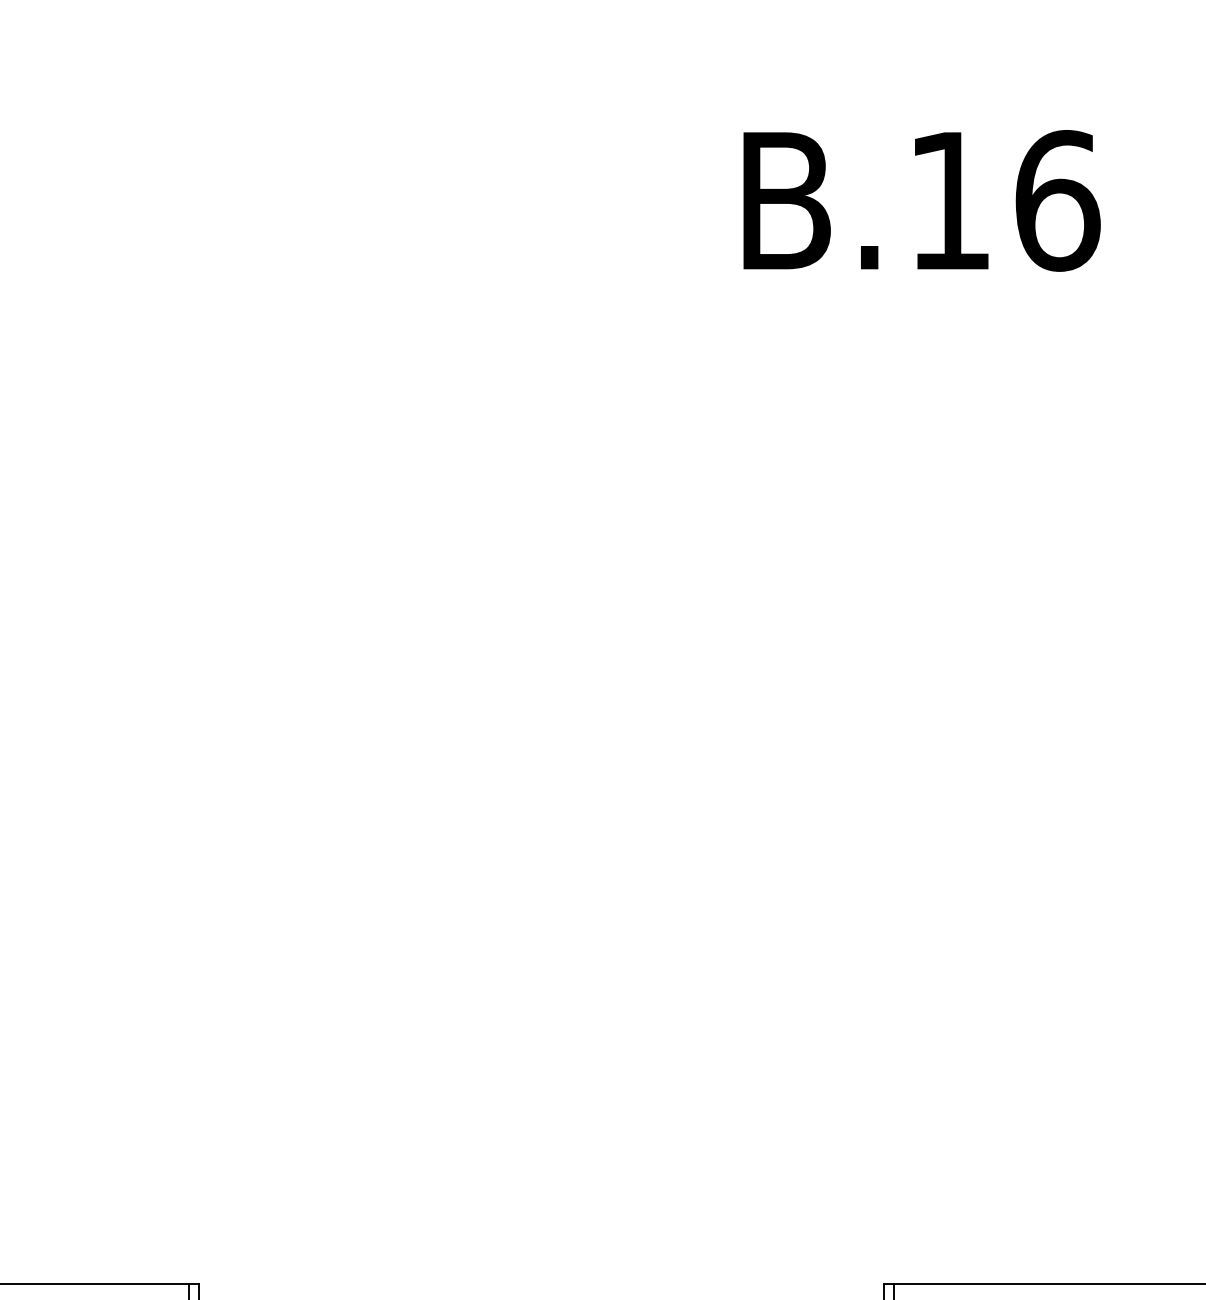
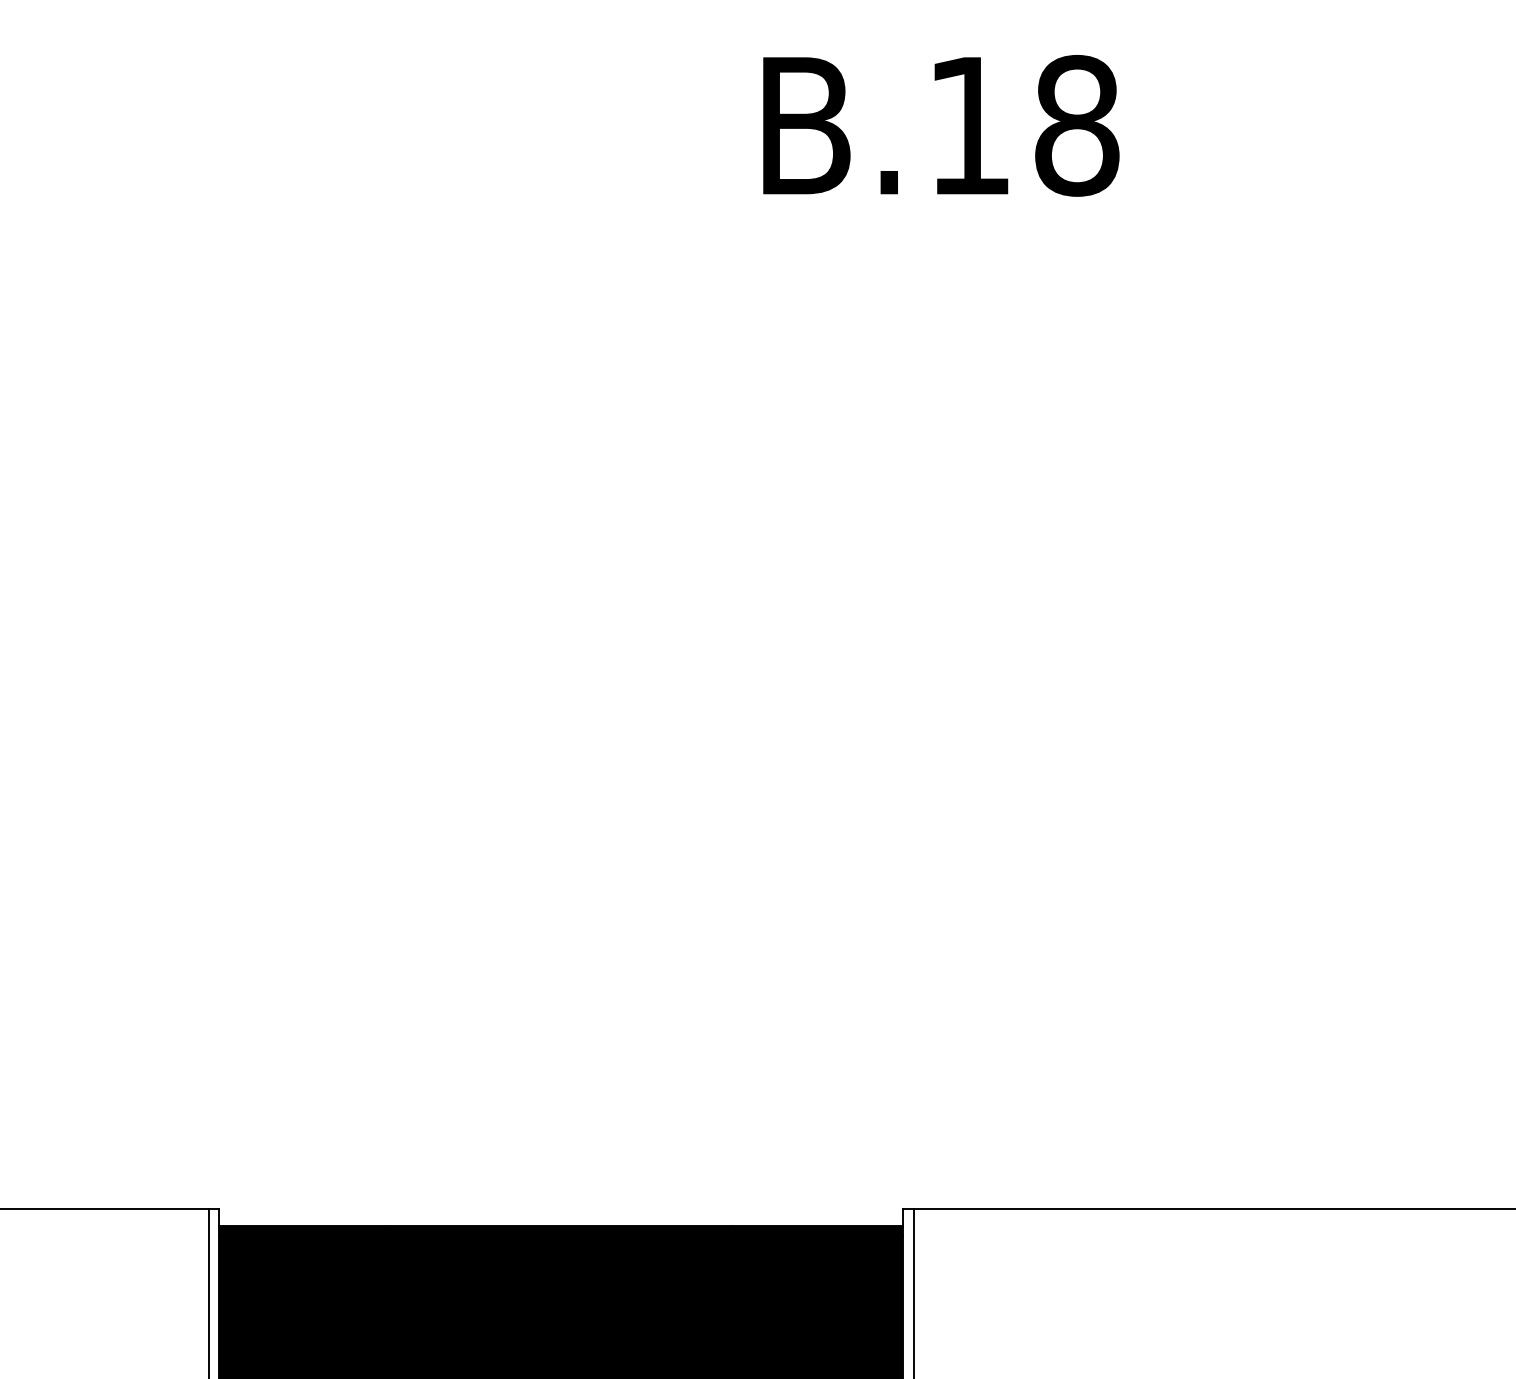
text: (1057, 200) -> (1077, 125), B.16 -> B.18

